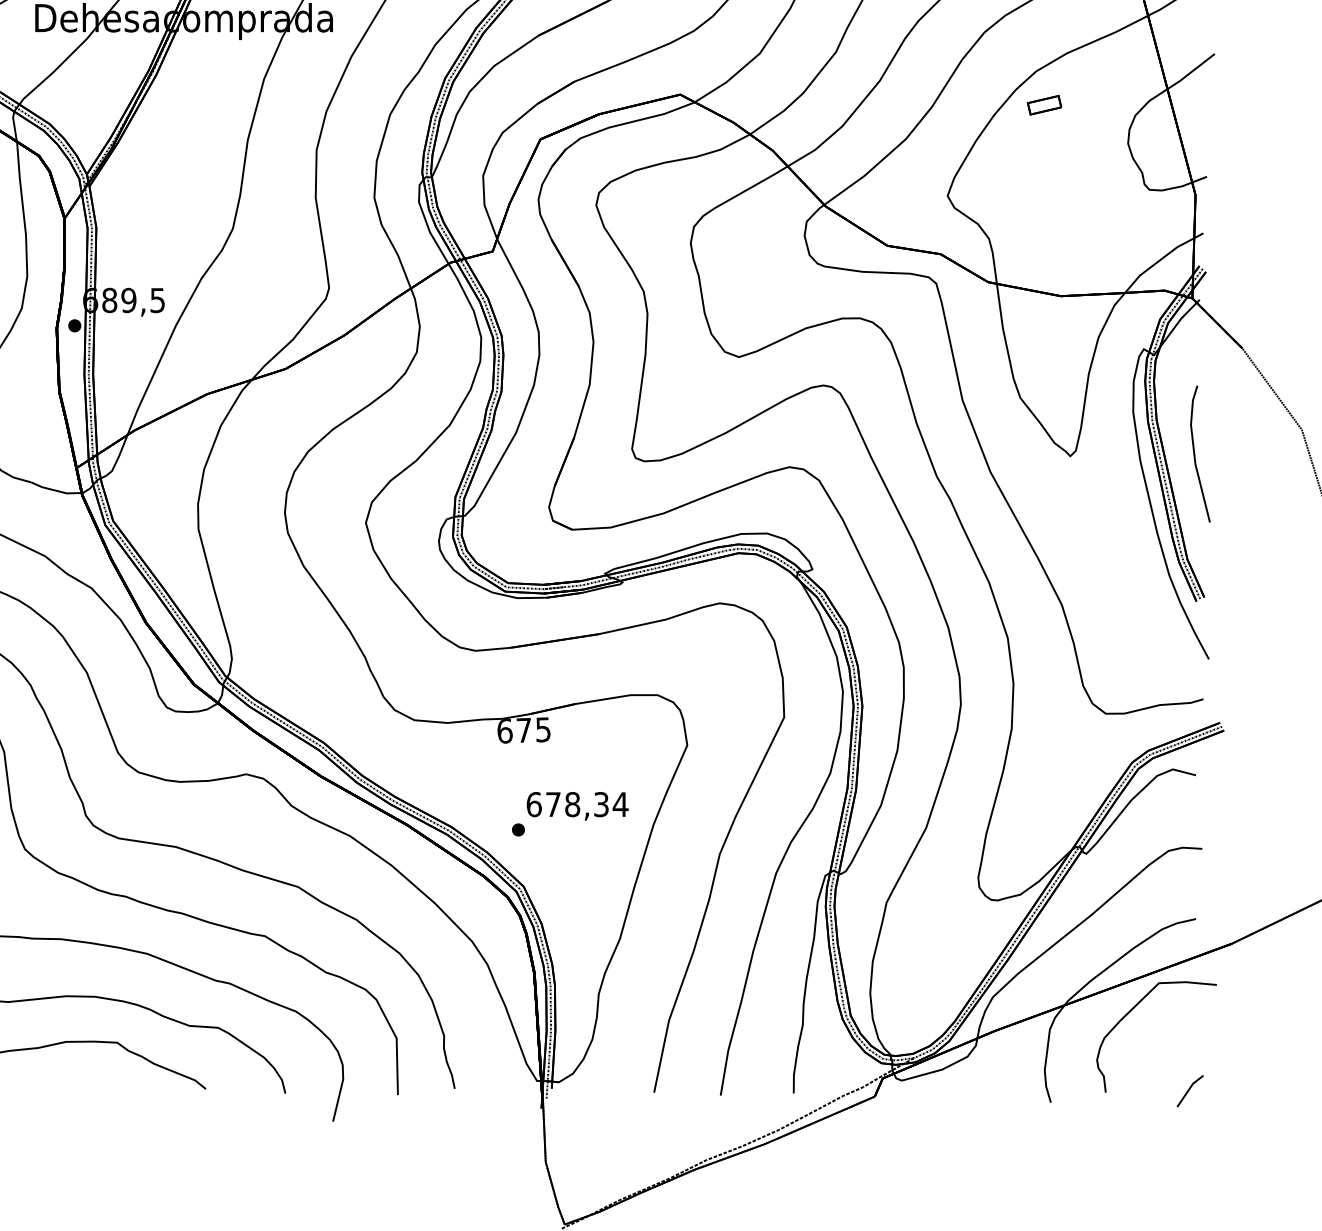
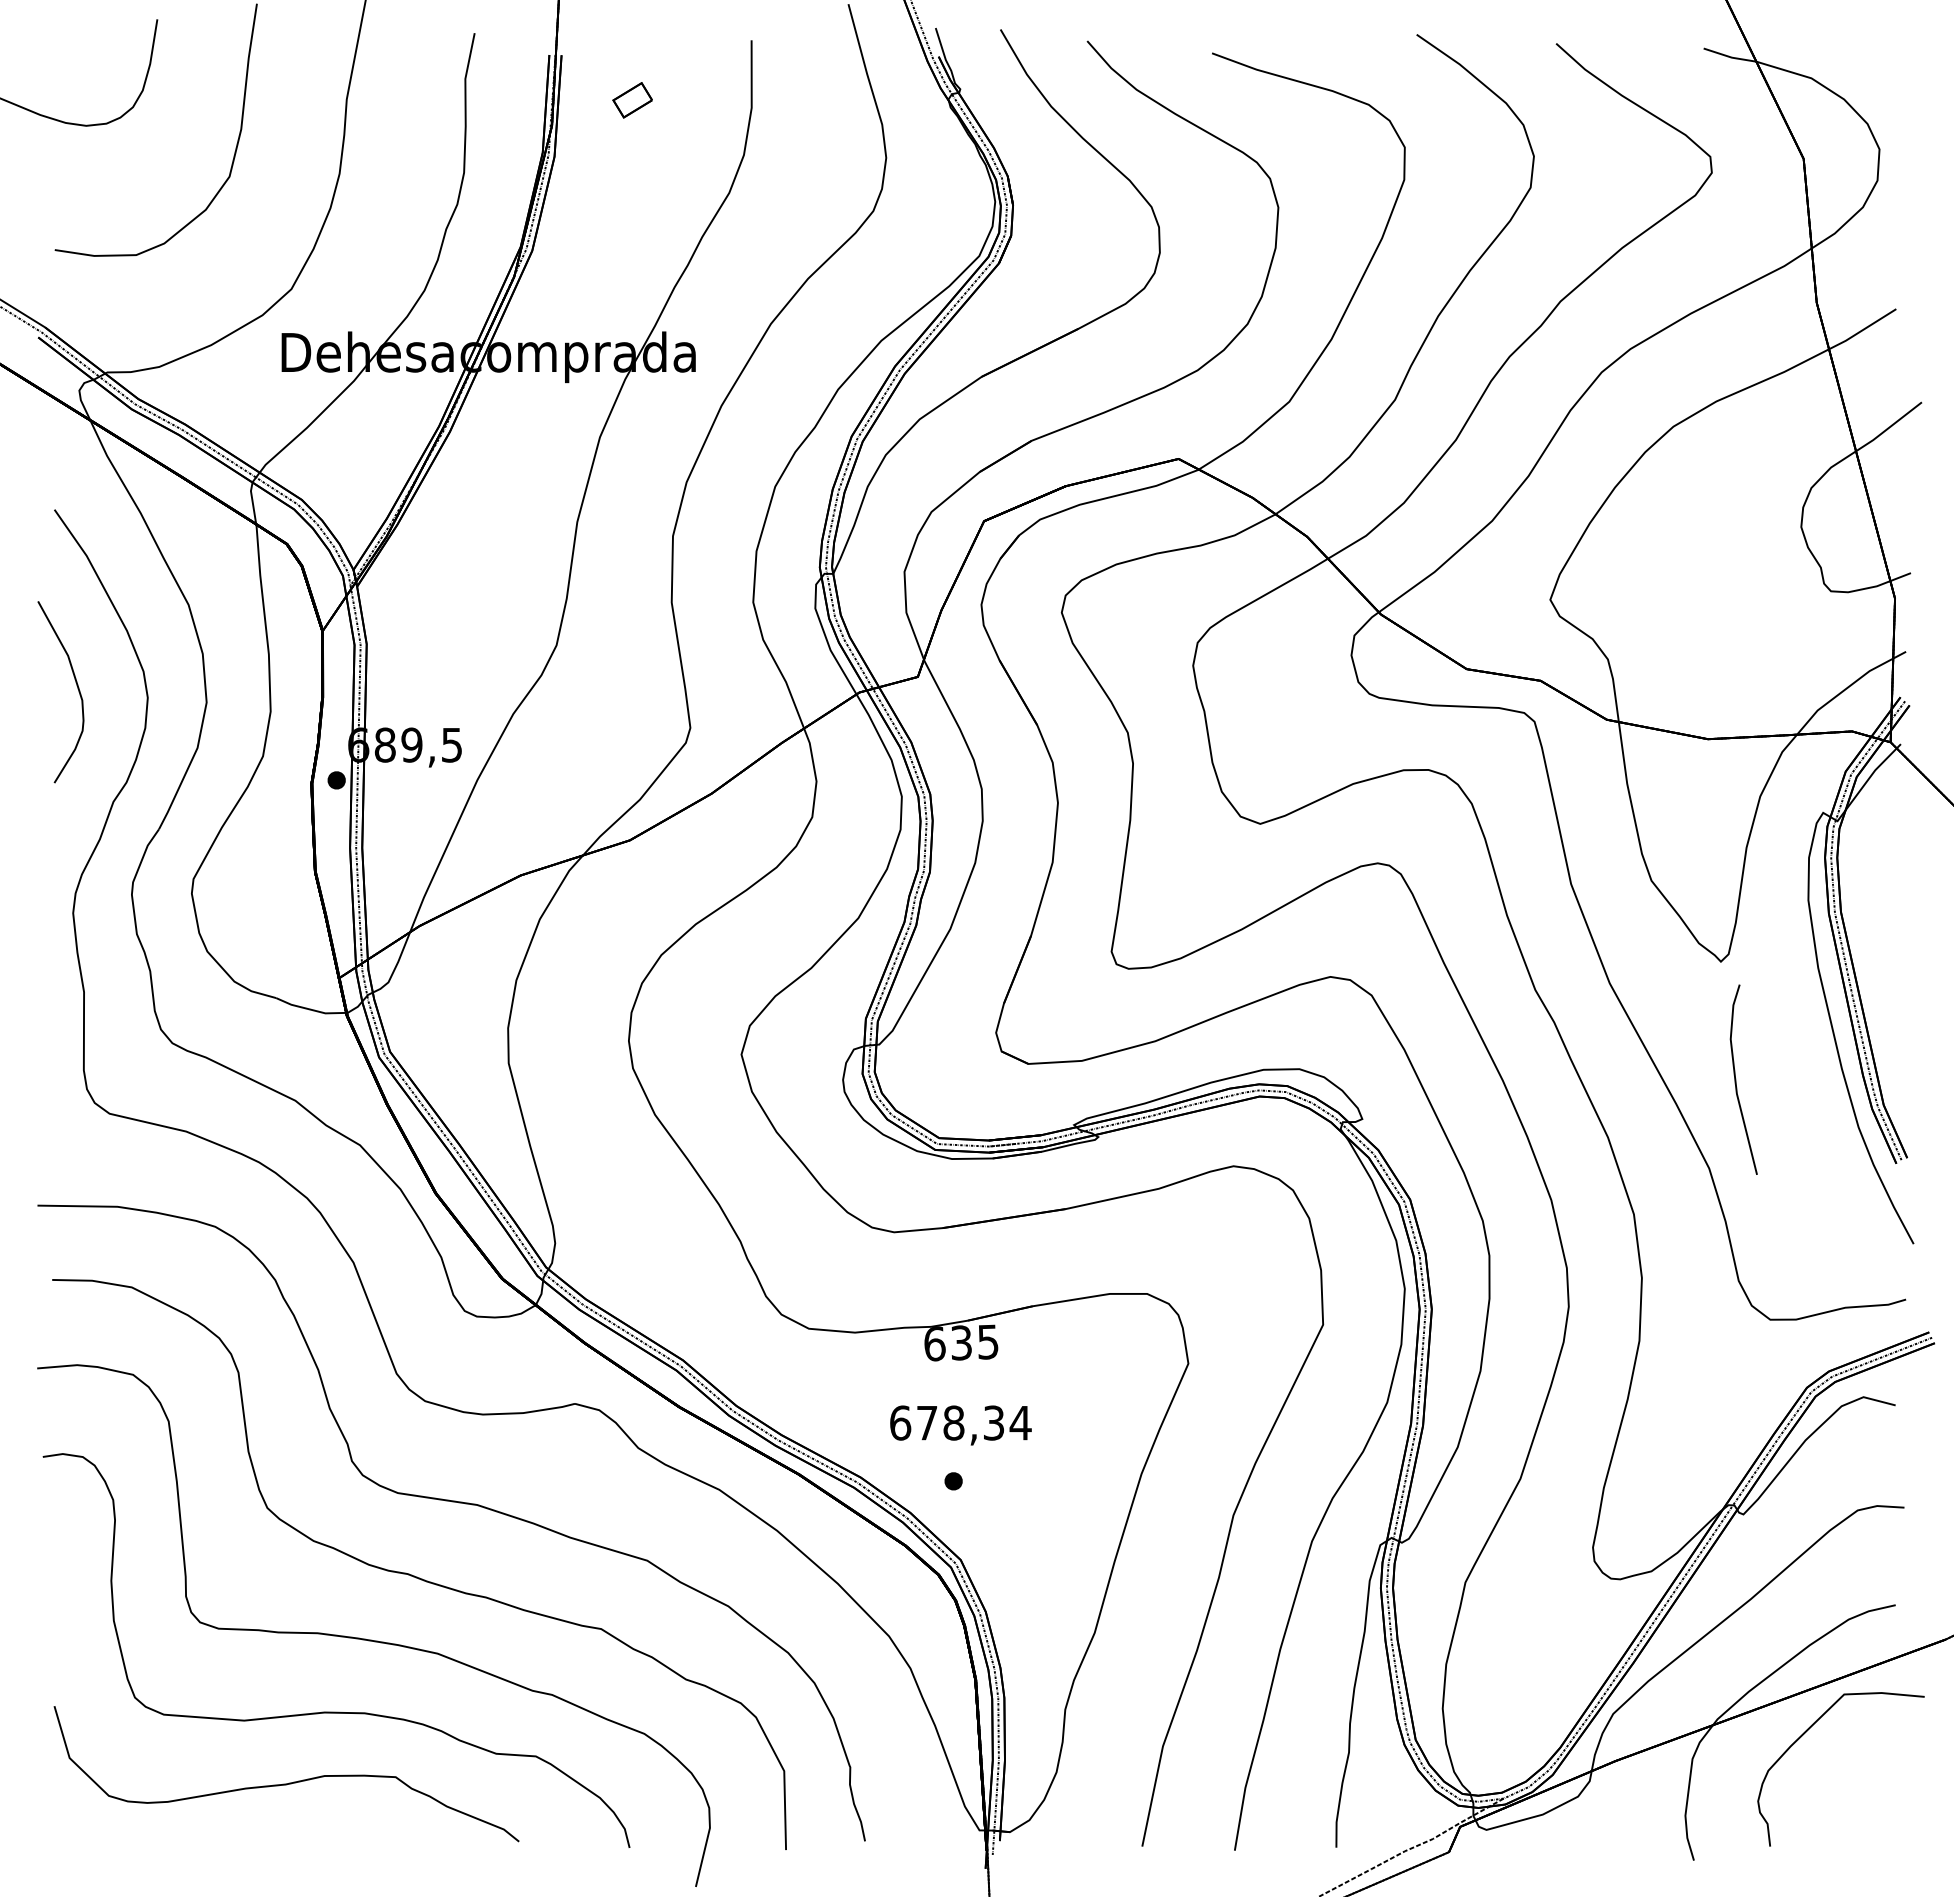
part: (1044, 105) -> (1684, 473), removed
line: (1195, 453) -> (1736, 1079), moved
text: (524, 730) -> (961, 1342), 675 -> 635
text: (577, 806) -> (960, 1425), moved
line: (1189, 1090) -> (1886, 1843), removed

